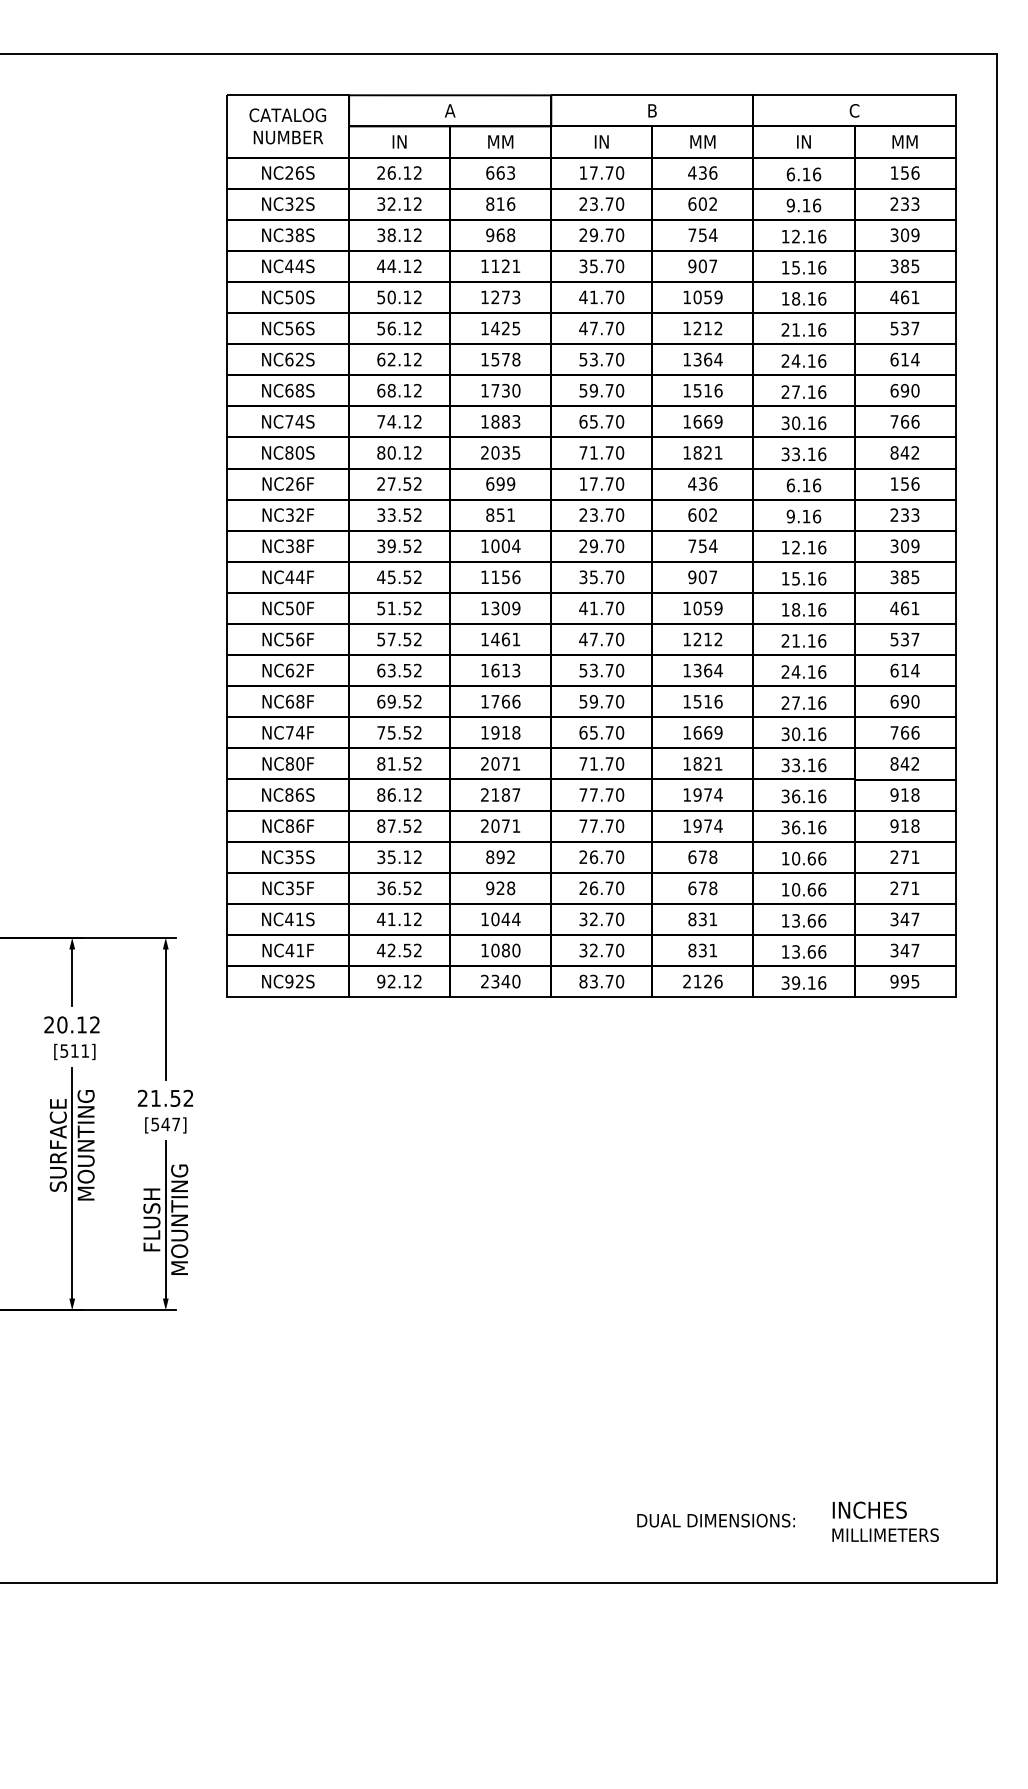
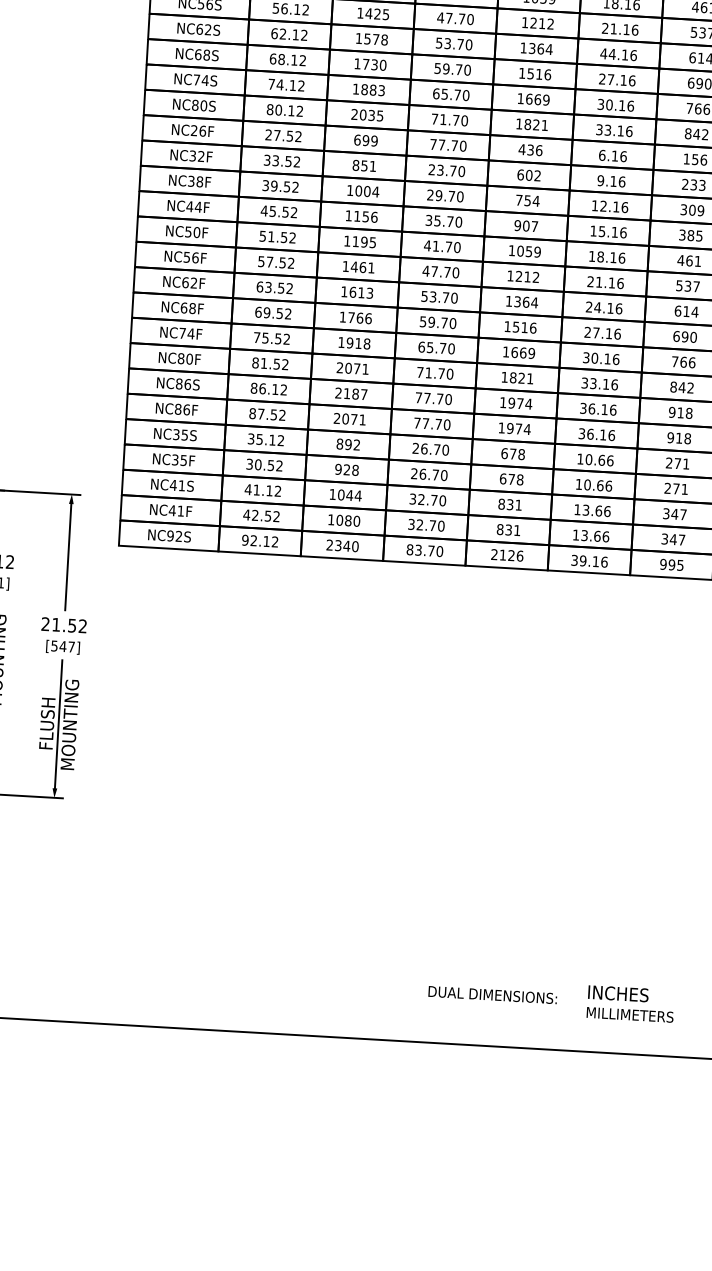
text: (785, 360) -> (603, 53), 24.16 -> 44.16
text: (583, 483) -> (433, 144), 17.70 -> 77.70
text: (505, 608) -> (364, 242), 1309 -> 1195
text: (391, 887) -> (258, 464), 36.52 -> 30.52

